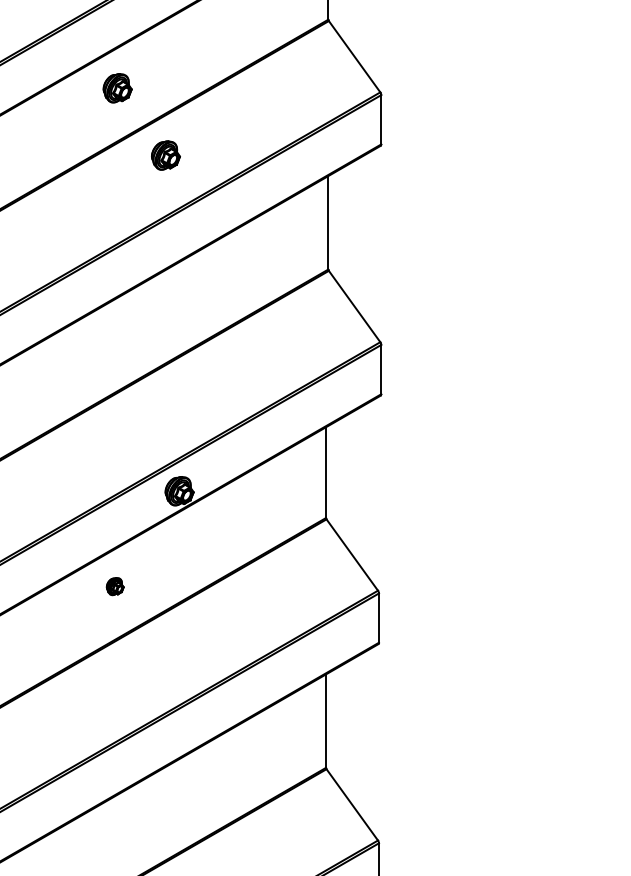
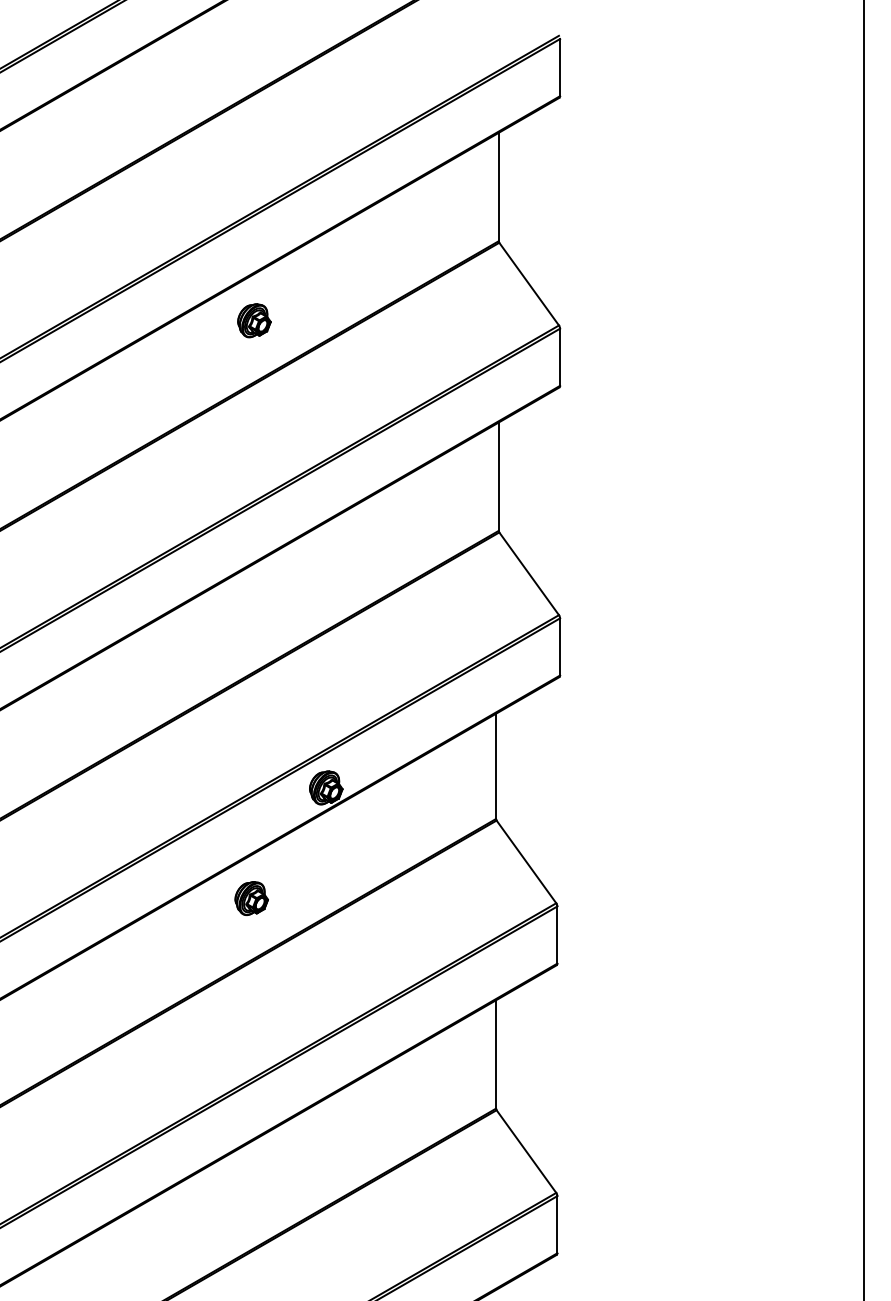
part: (166, 155) -> (310, 398), removed
part: (115, 586) -> (251, 898), size x1.67

